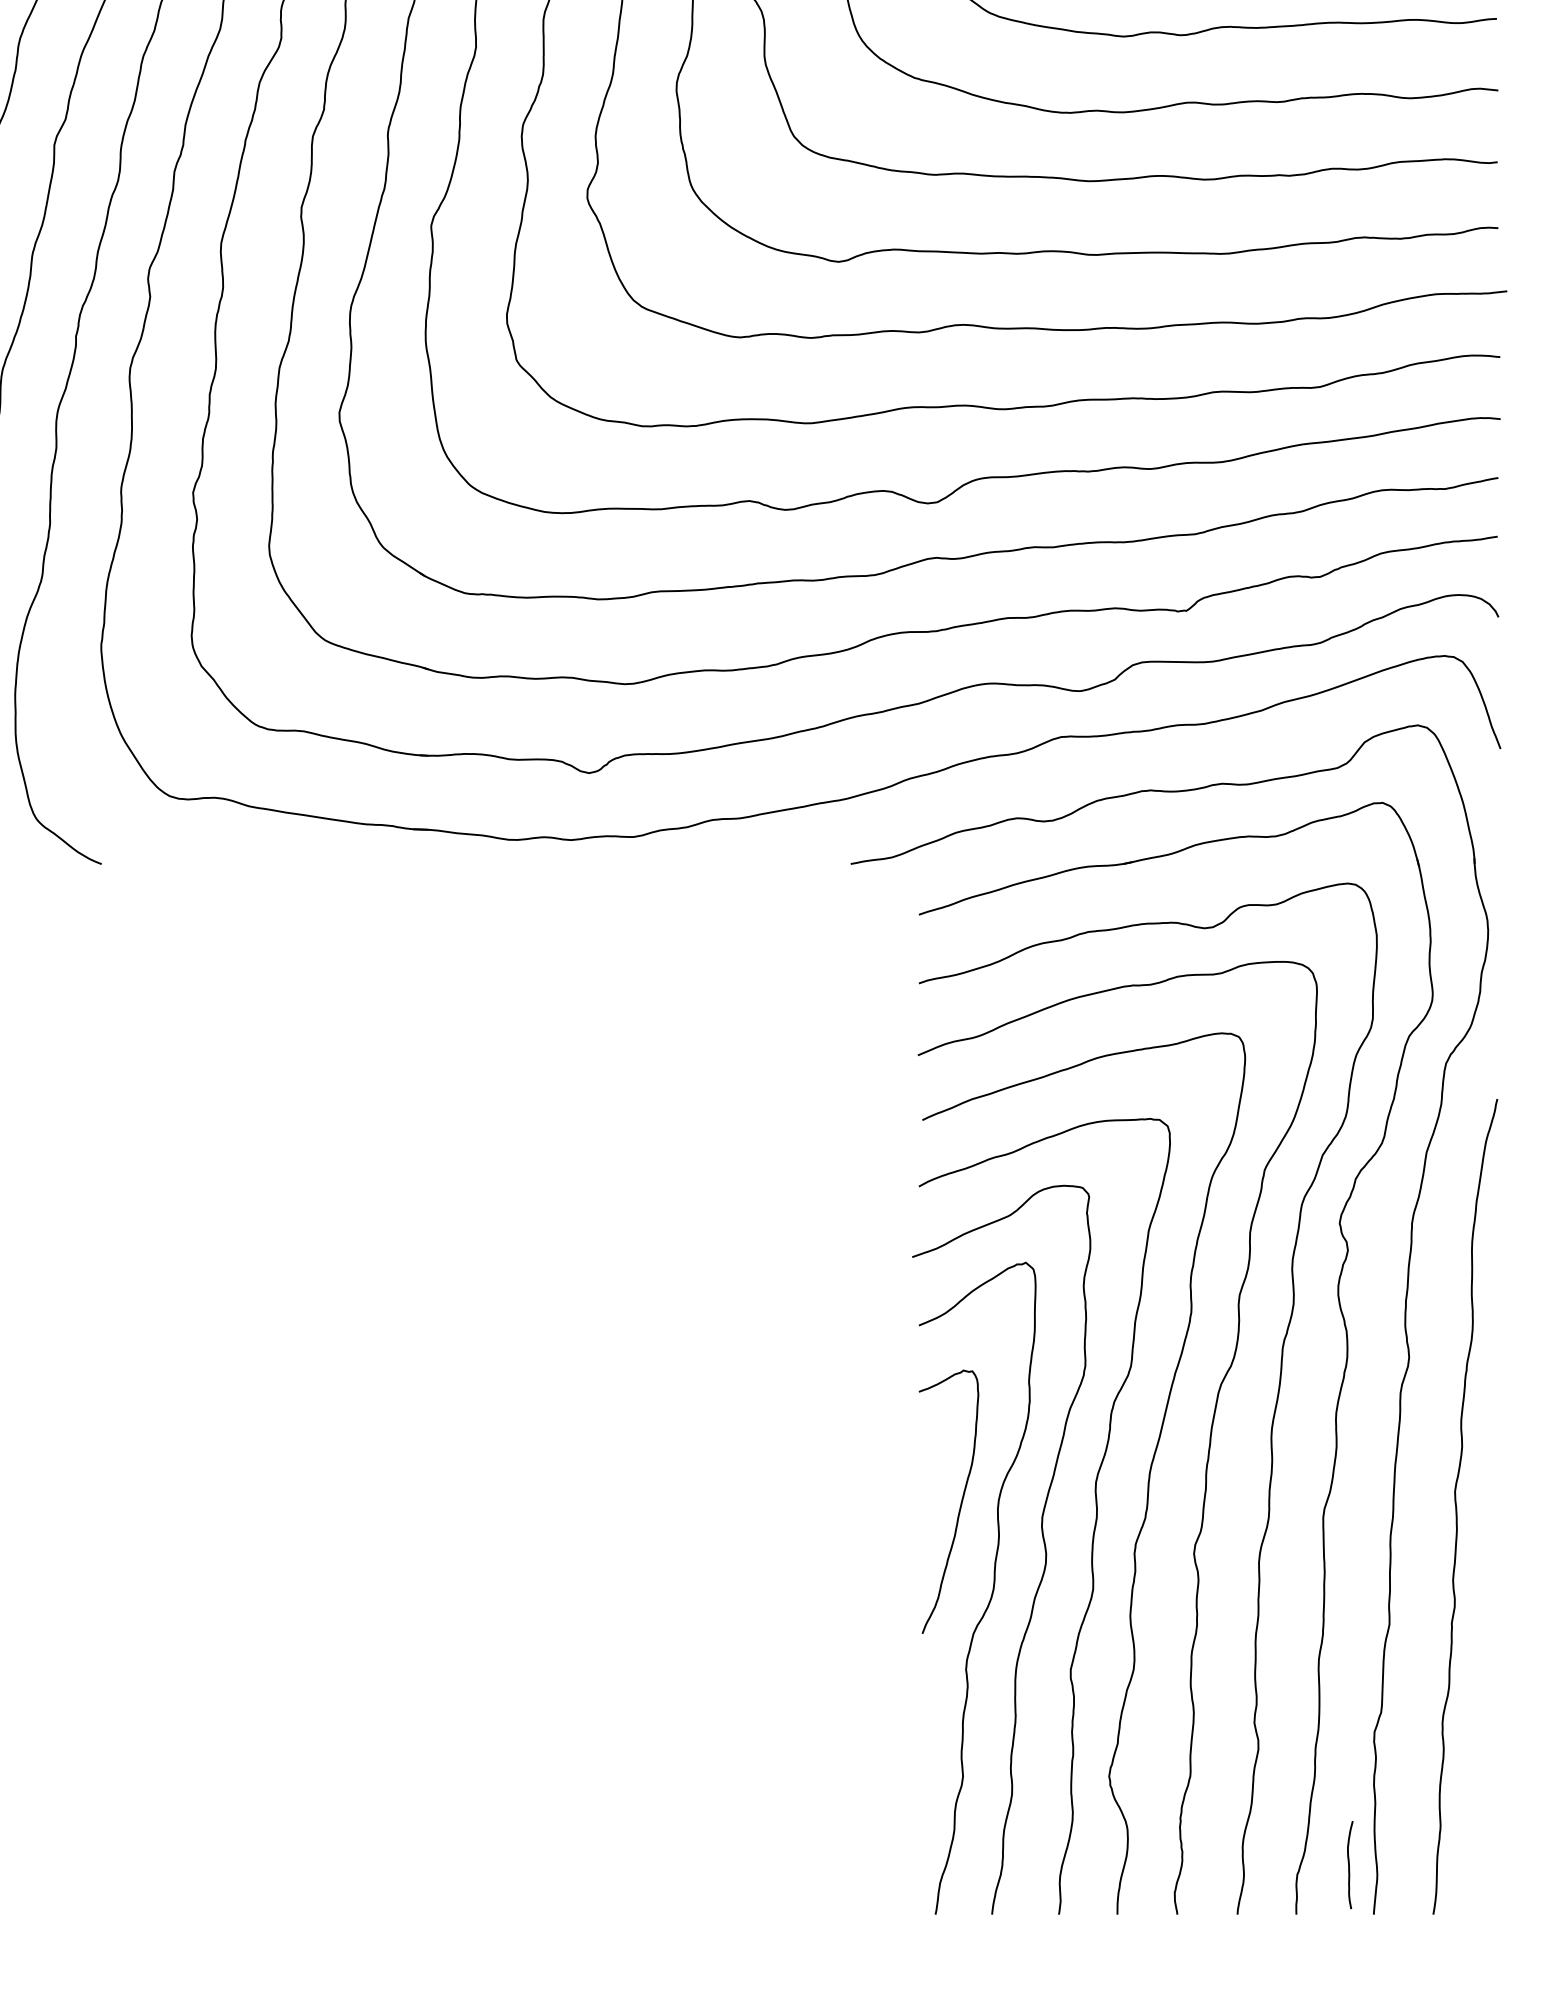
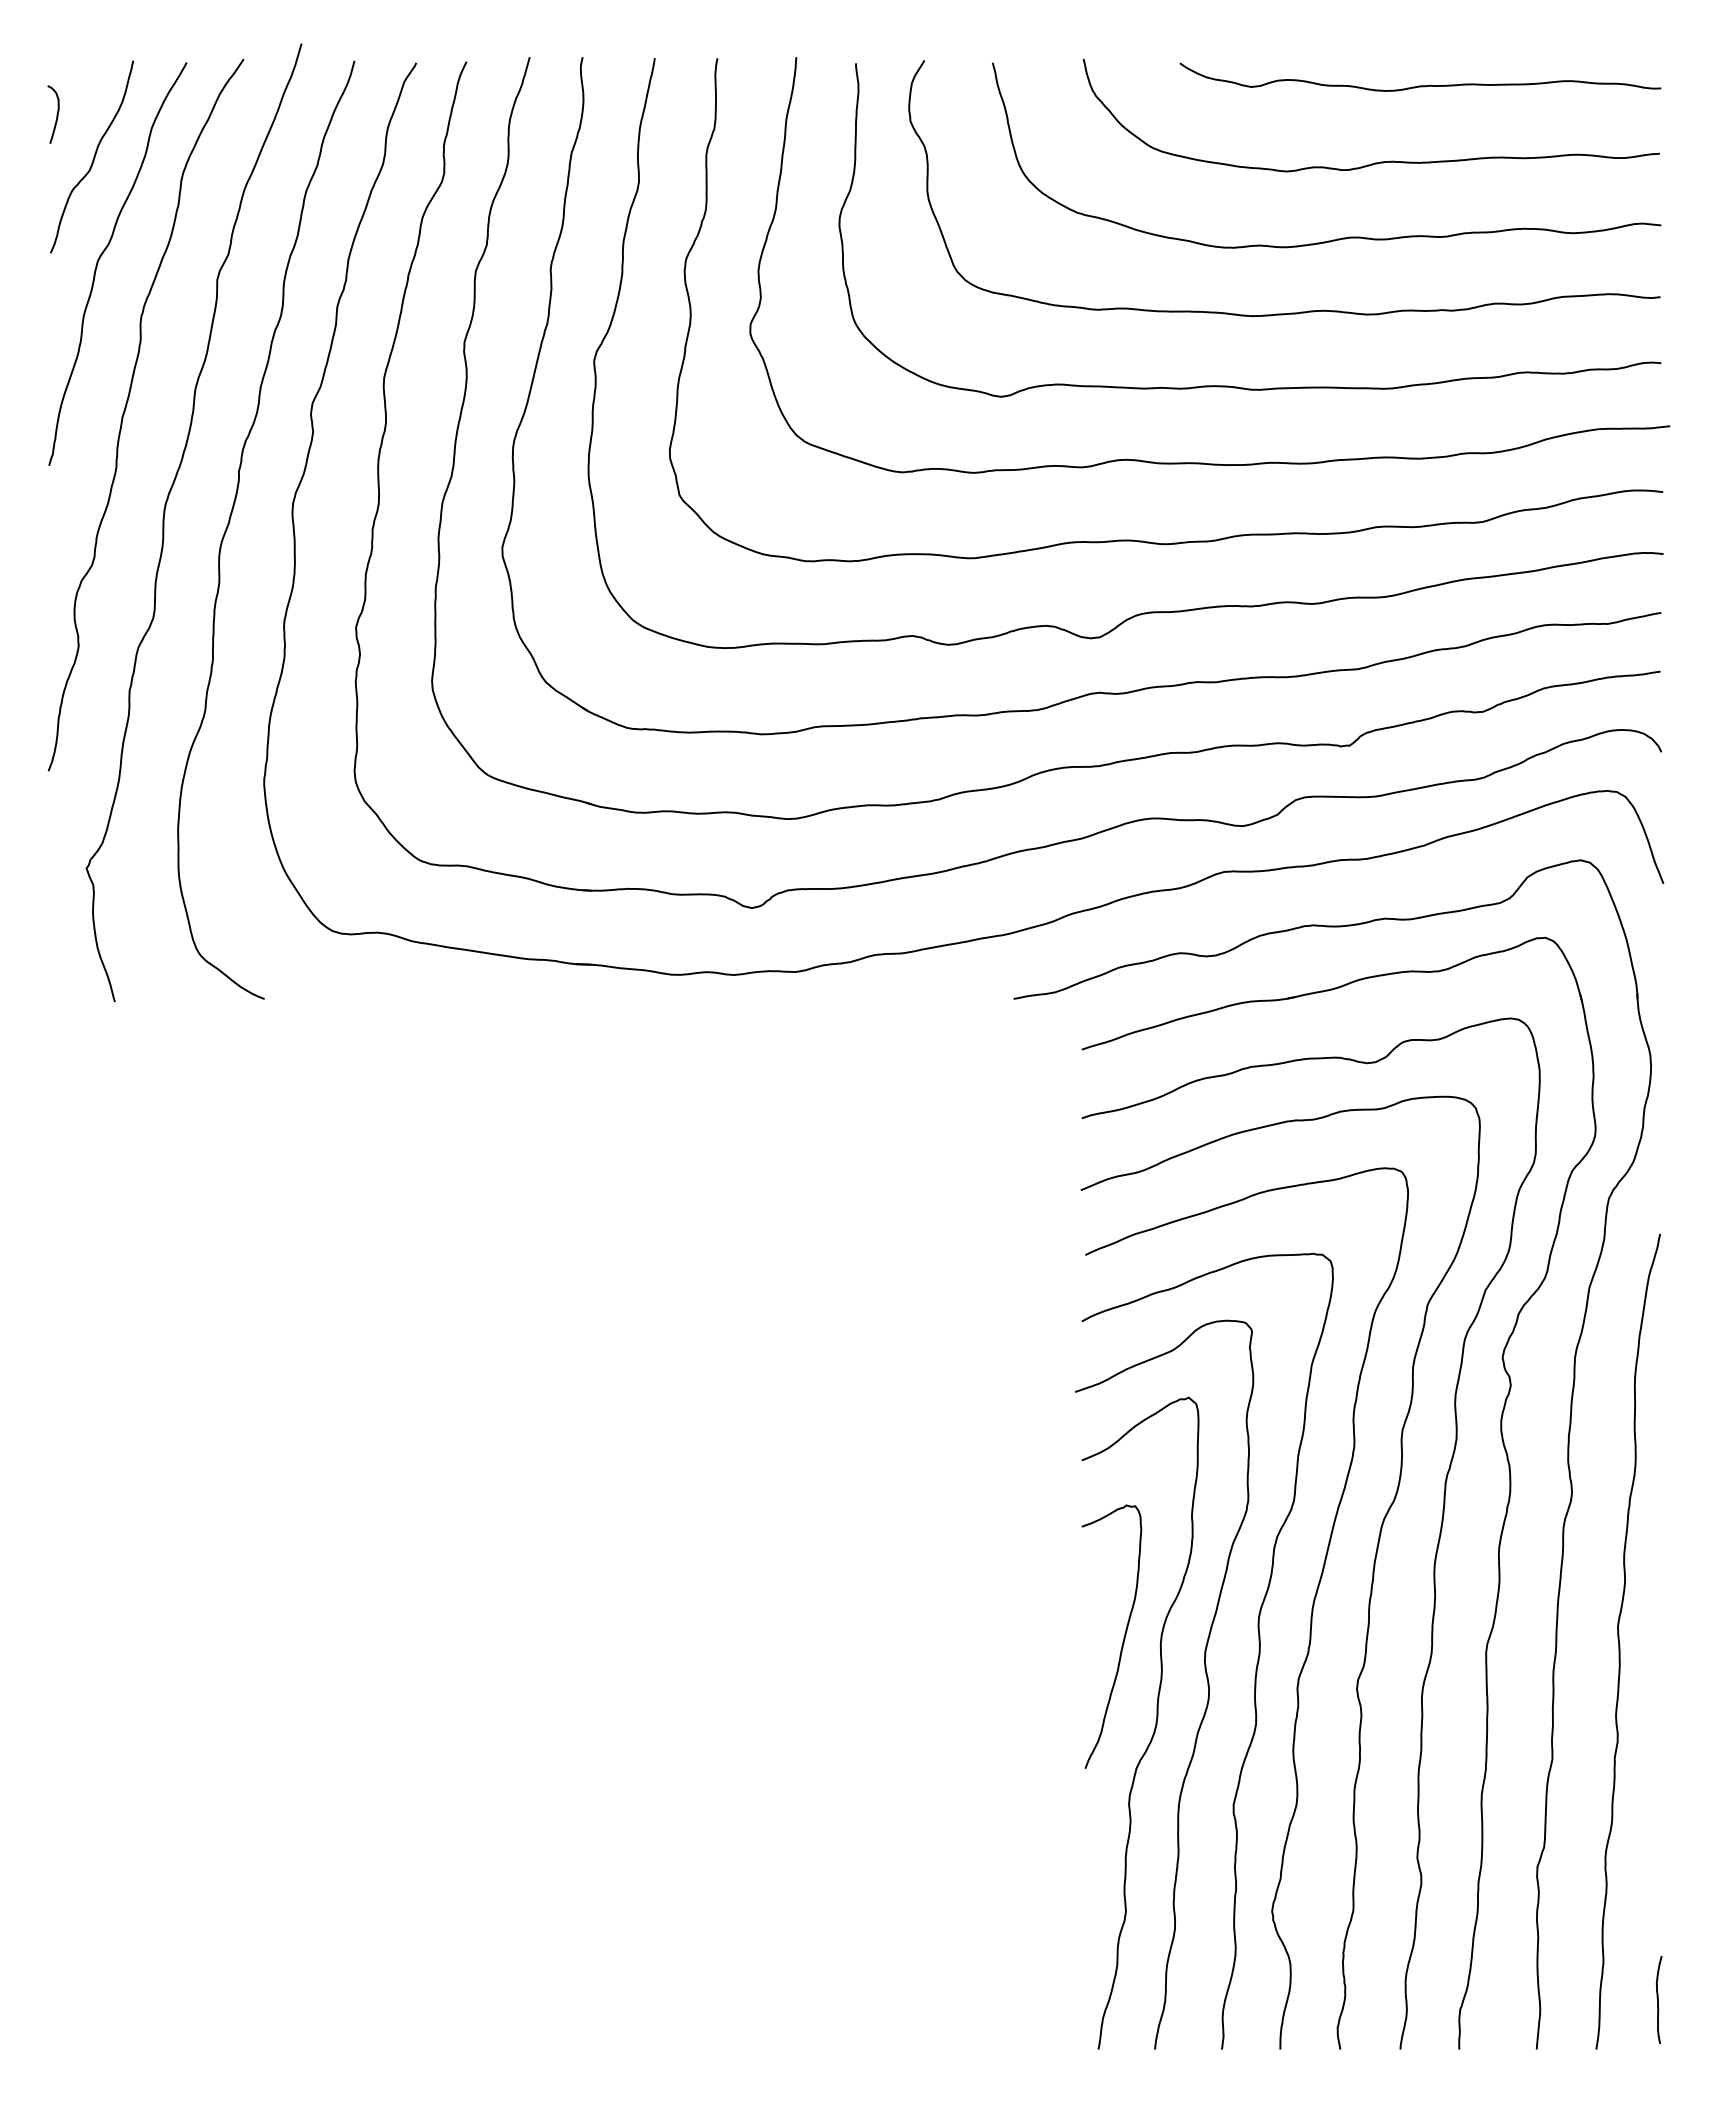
curve: (1349, 1865) -> (1658, 2000), moved

